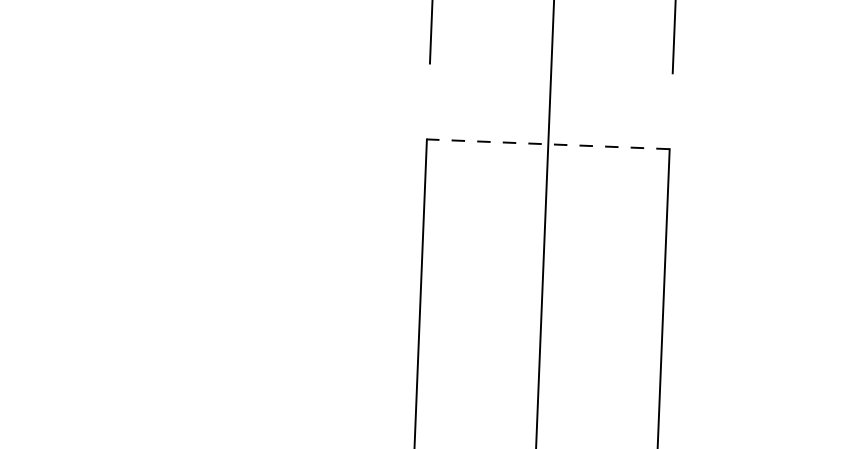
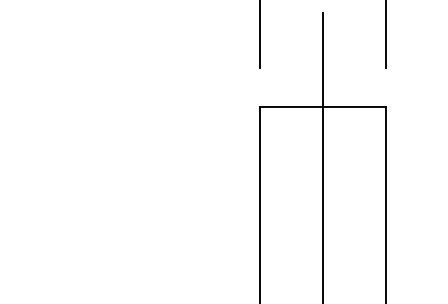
line: (547, 144) -> (322, 107), dashed -> solid

